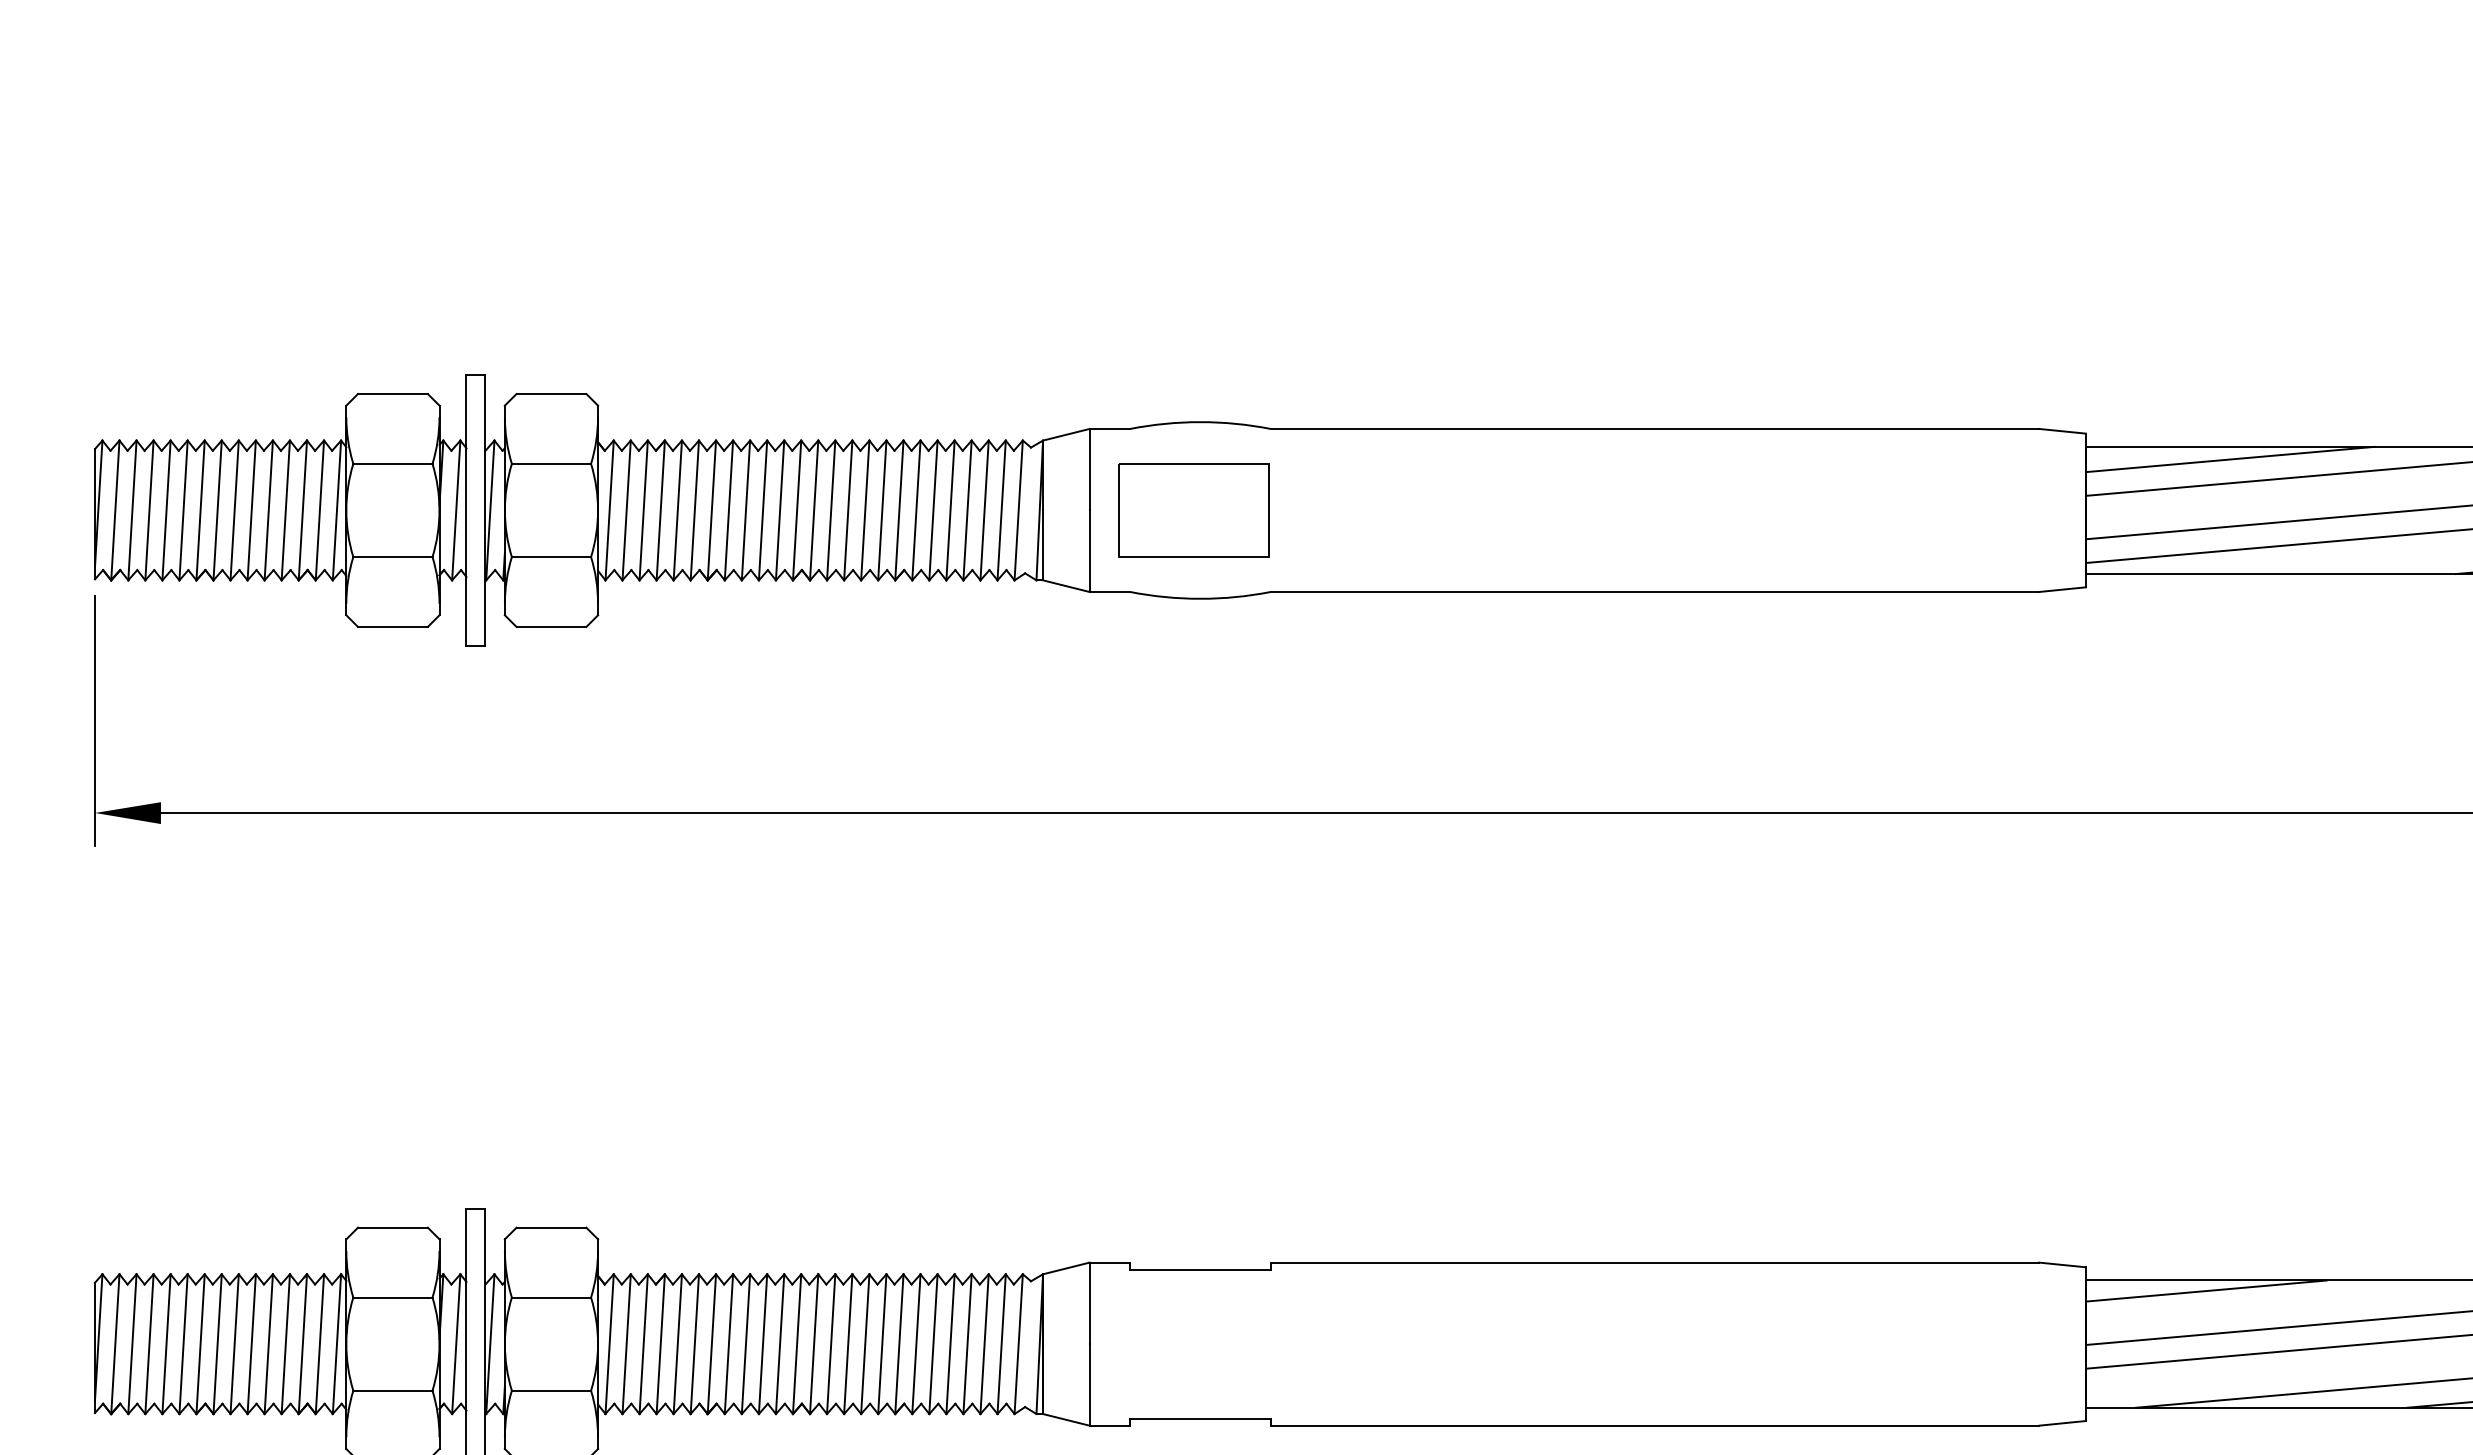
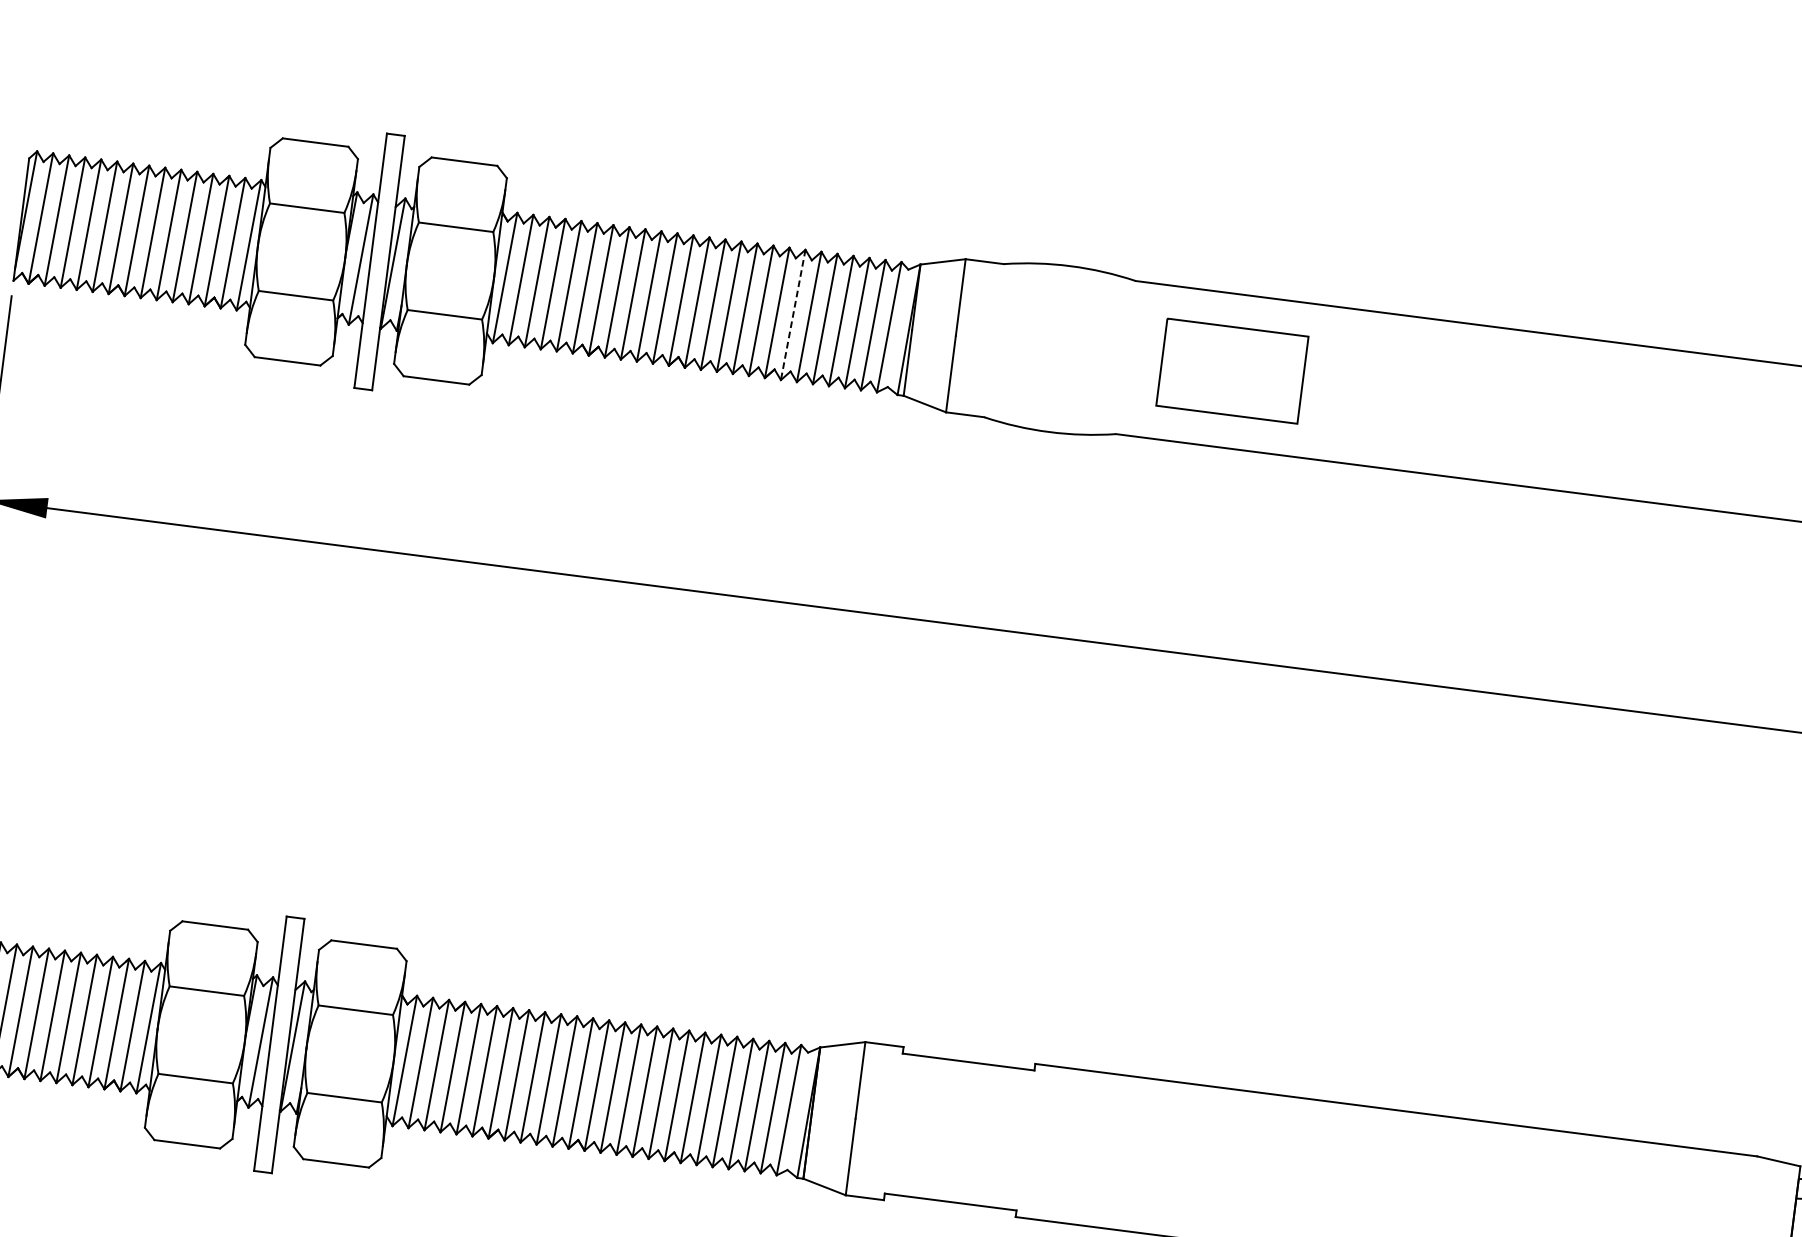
line: (916, 510) -> (793, 314), solid -> dashed
part: (1193, 510) -> (1231, 371), moved

